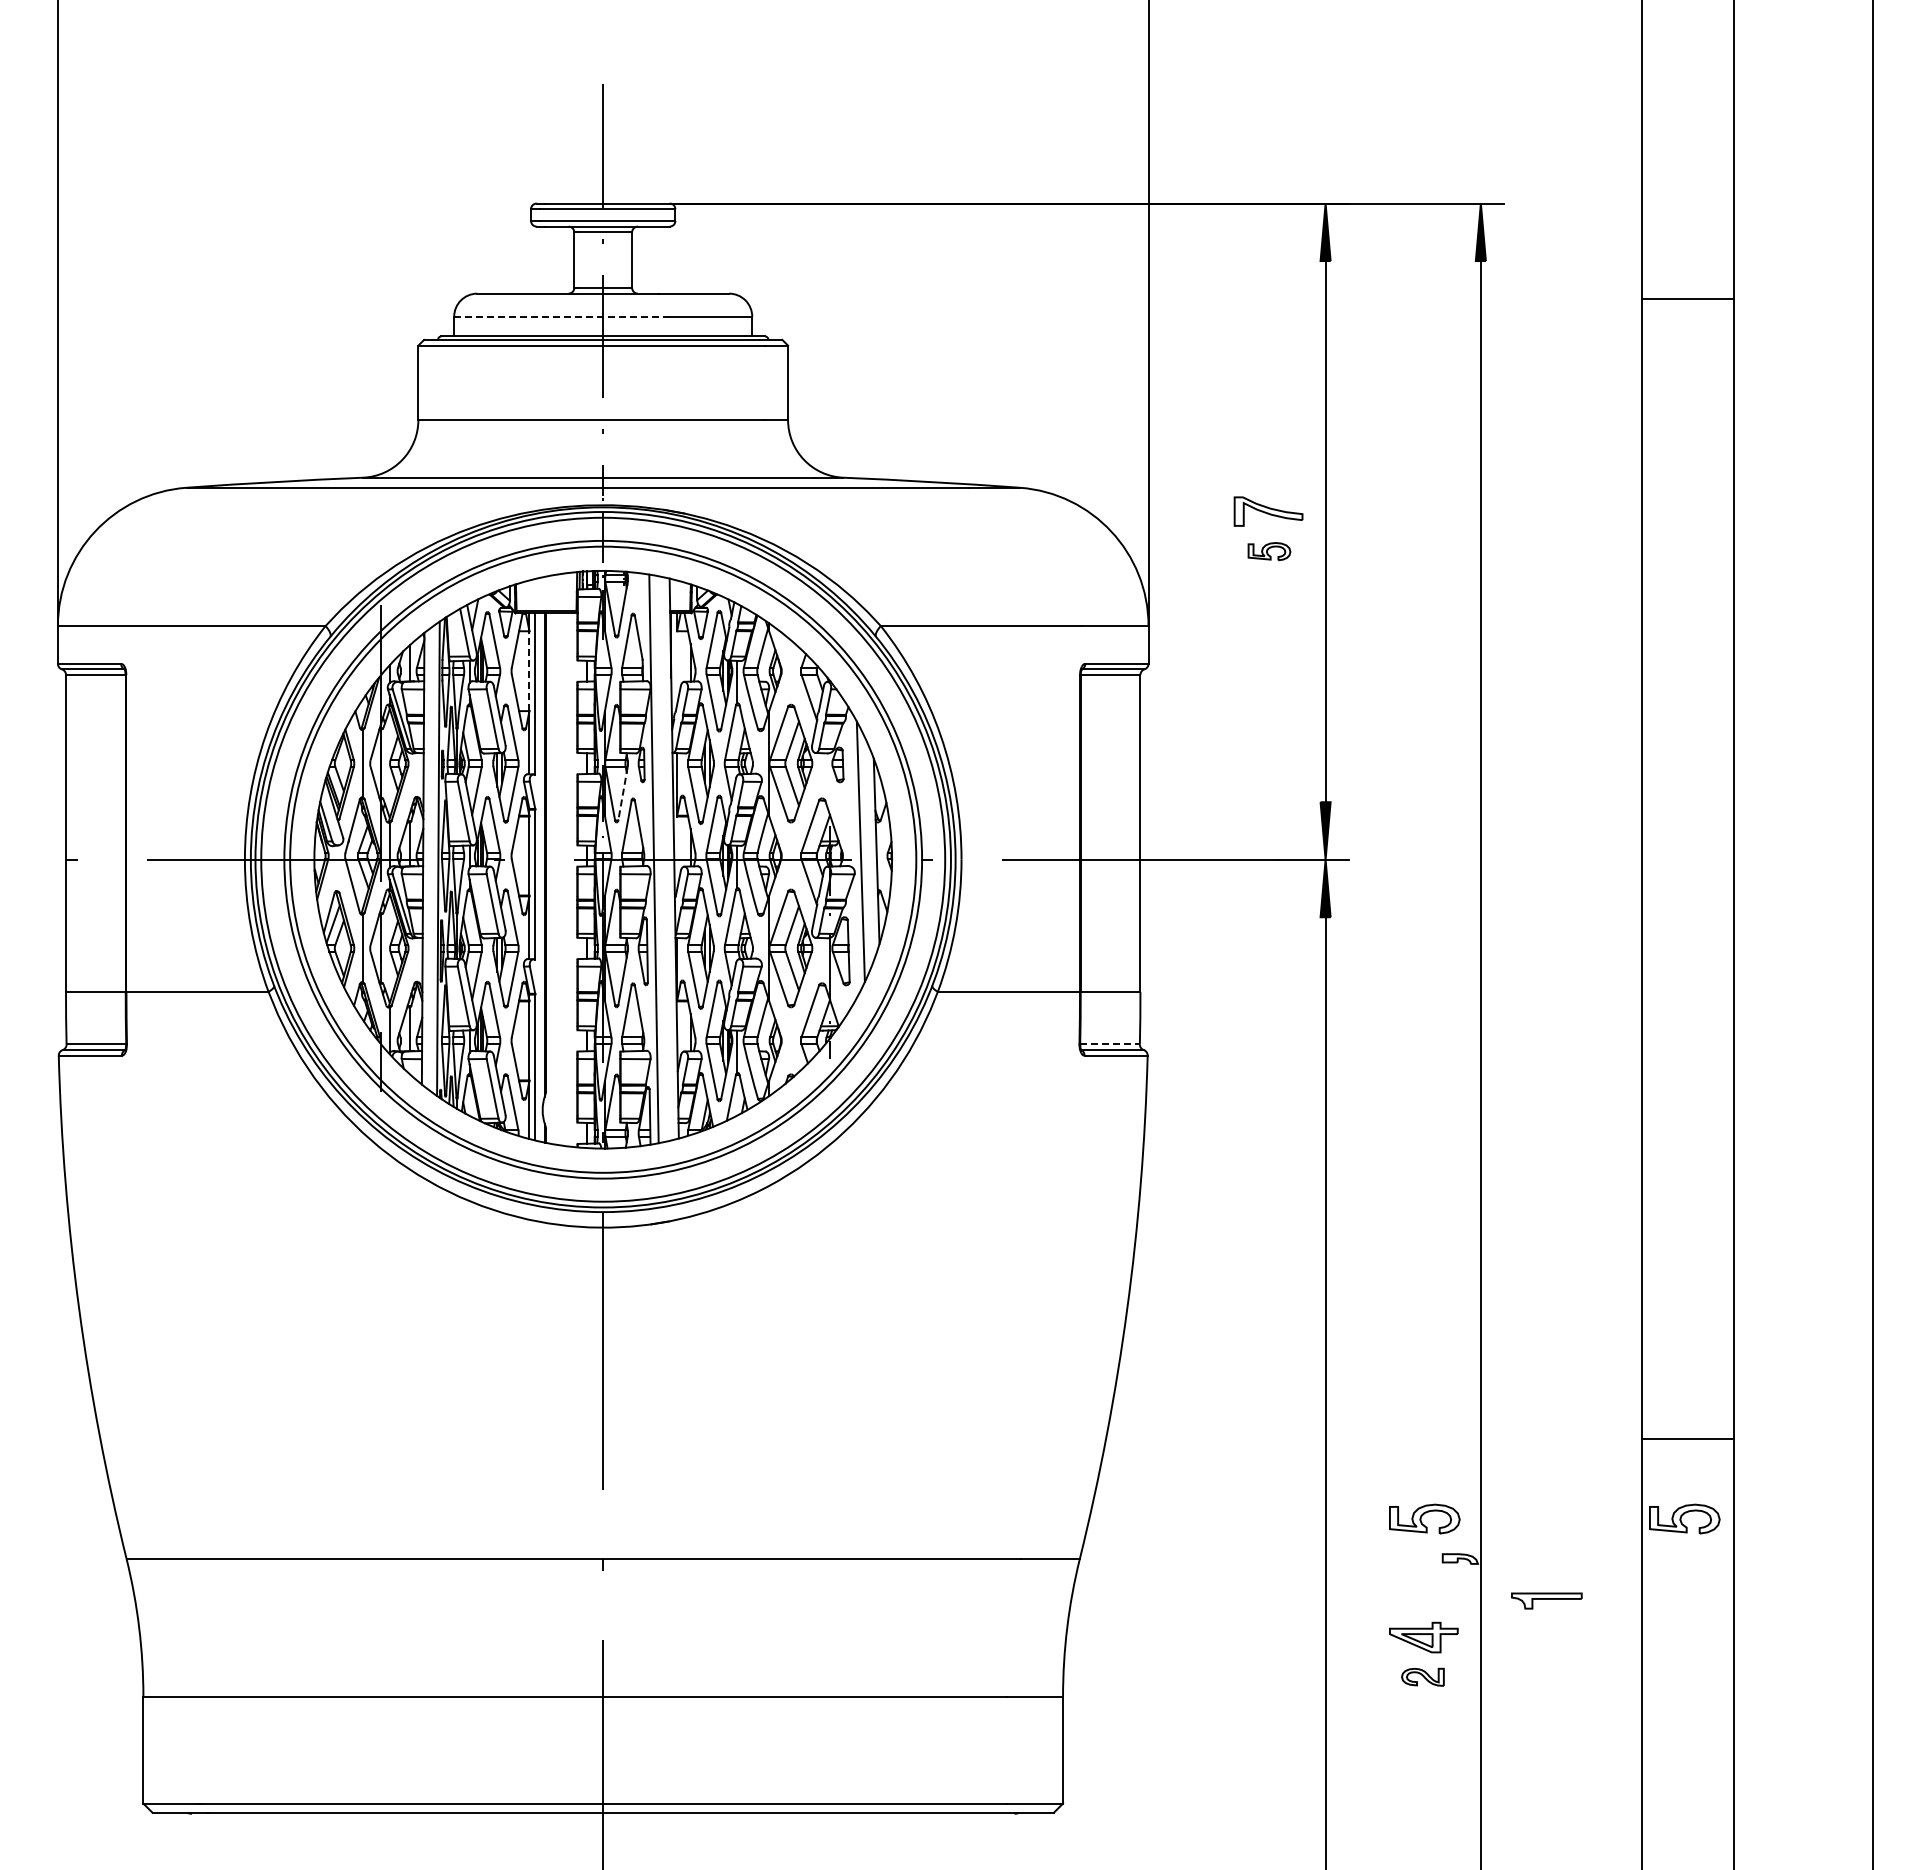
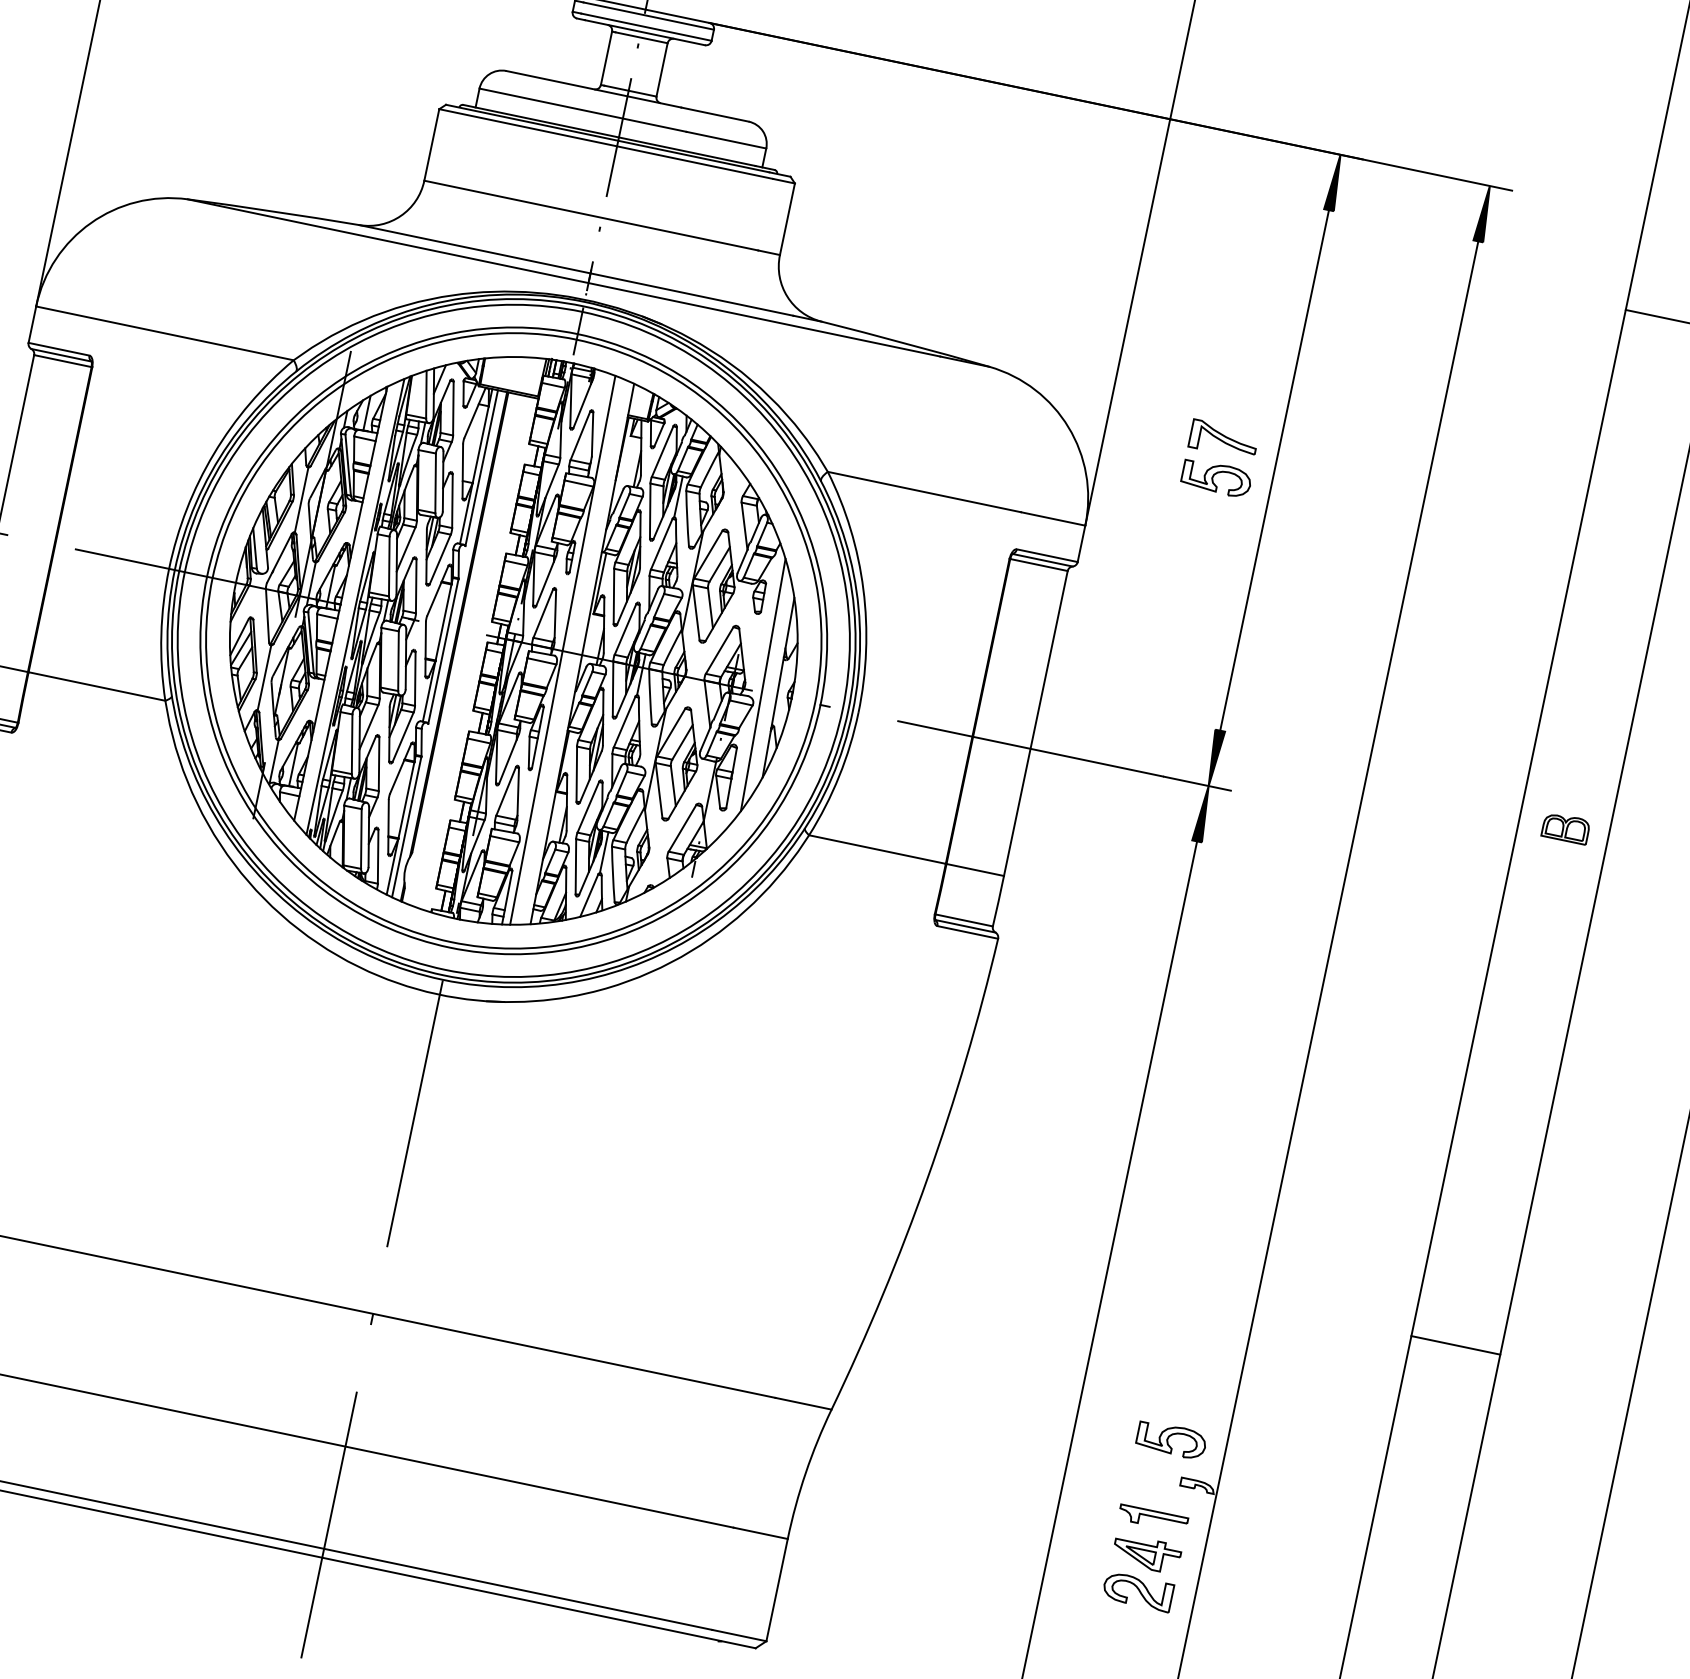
line: (561, 316) -> (582, 109), dashed -> solid
part: (1269, 551) -> (1216, 478), size x1.67
line: (529, 671) -> (480, 444), dashed -> solid
line: (622, 794) -> (545, 581), dashed -> solid
part: (1690, 827) -> (1566, 828), added
line: (1110, 1044) -> (964, 920), dashed -> solid
line: (1688, 1439) -> (1456, 1345), moved
part: (1684, 1518) -> (1421, 1491), removed
part: (1546, 1600) -> (1153, 1518), moved
part: (1422, 1677) -> (1137, 1592), size x1.67

